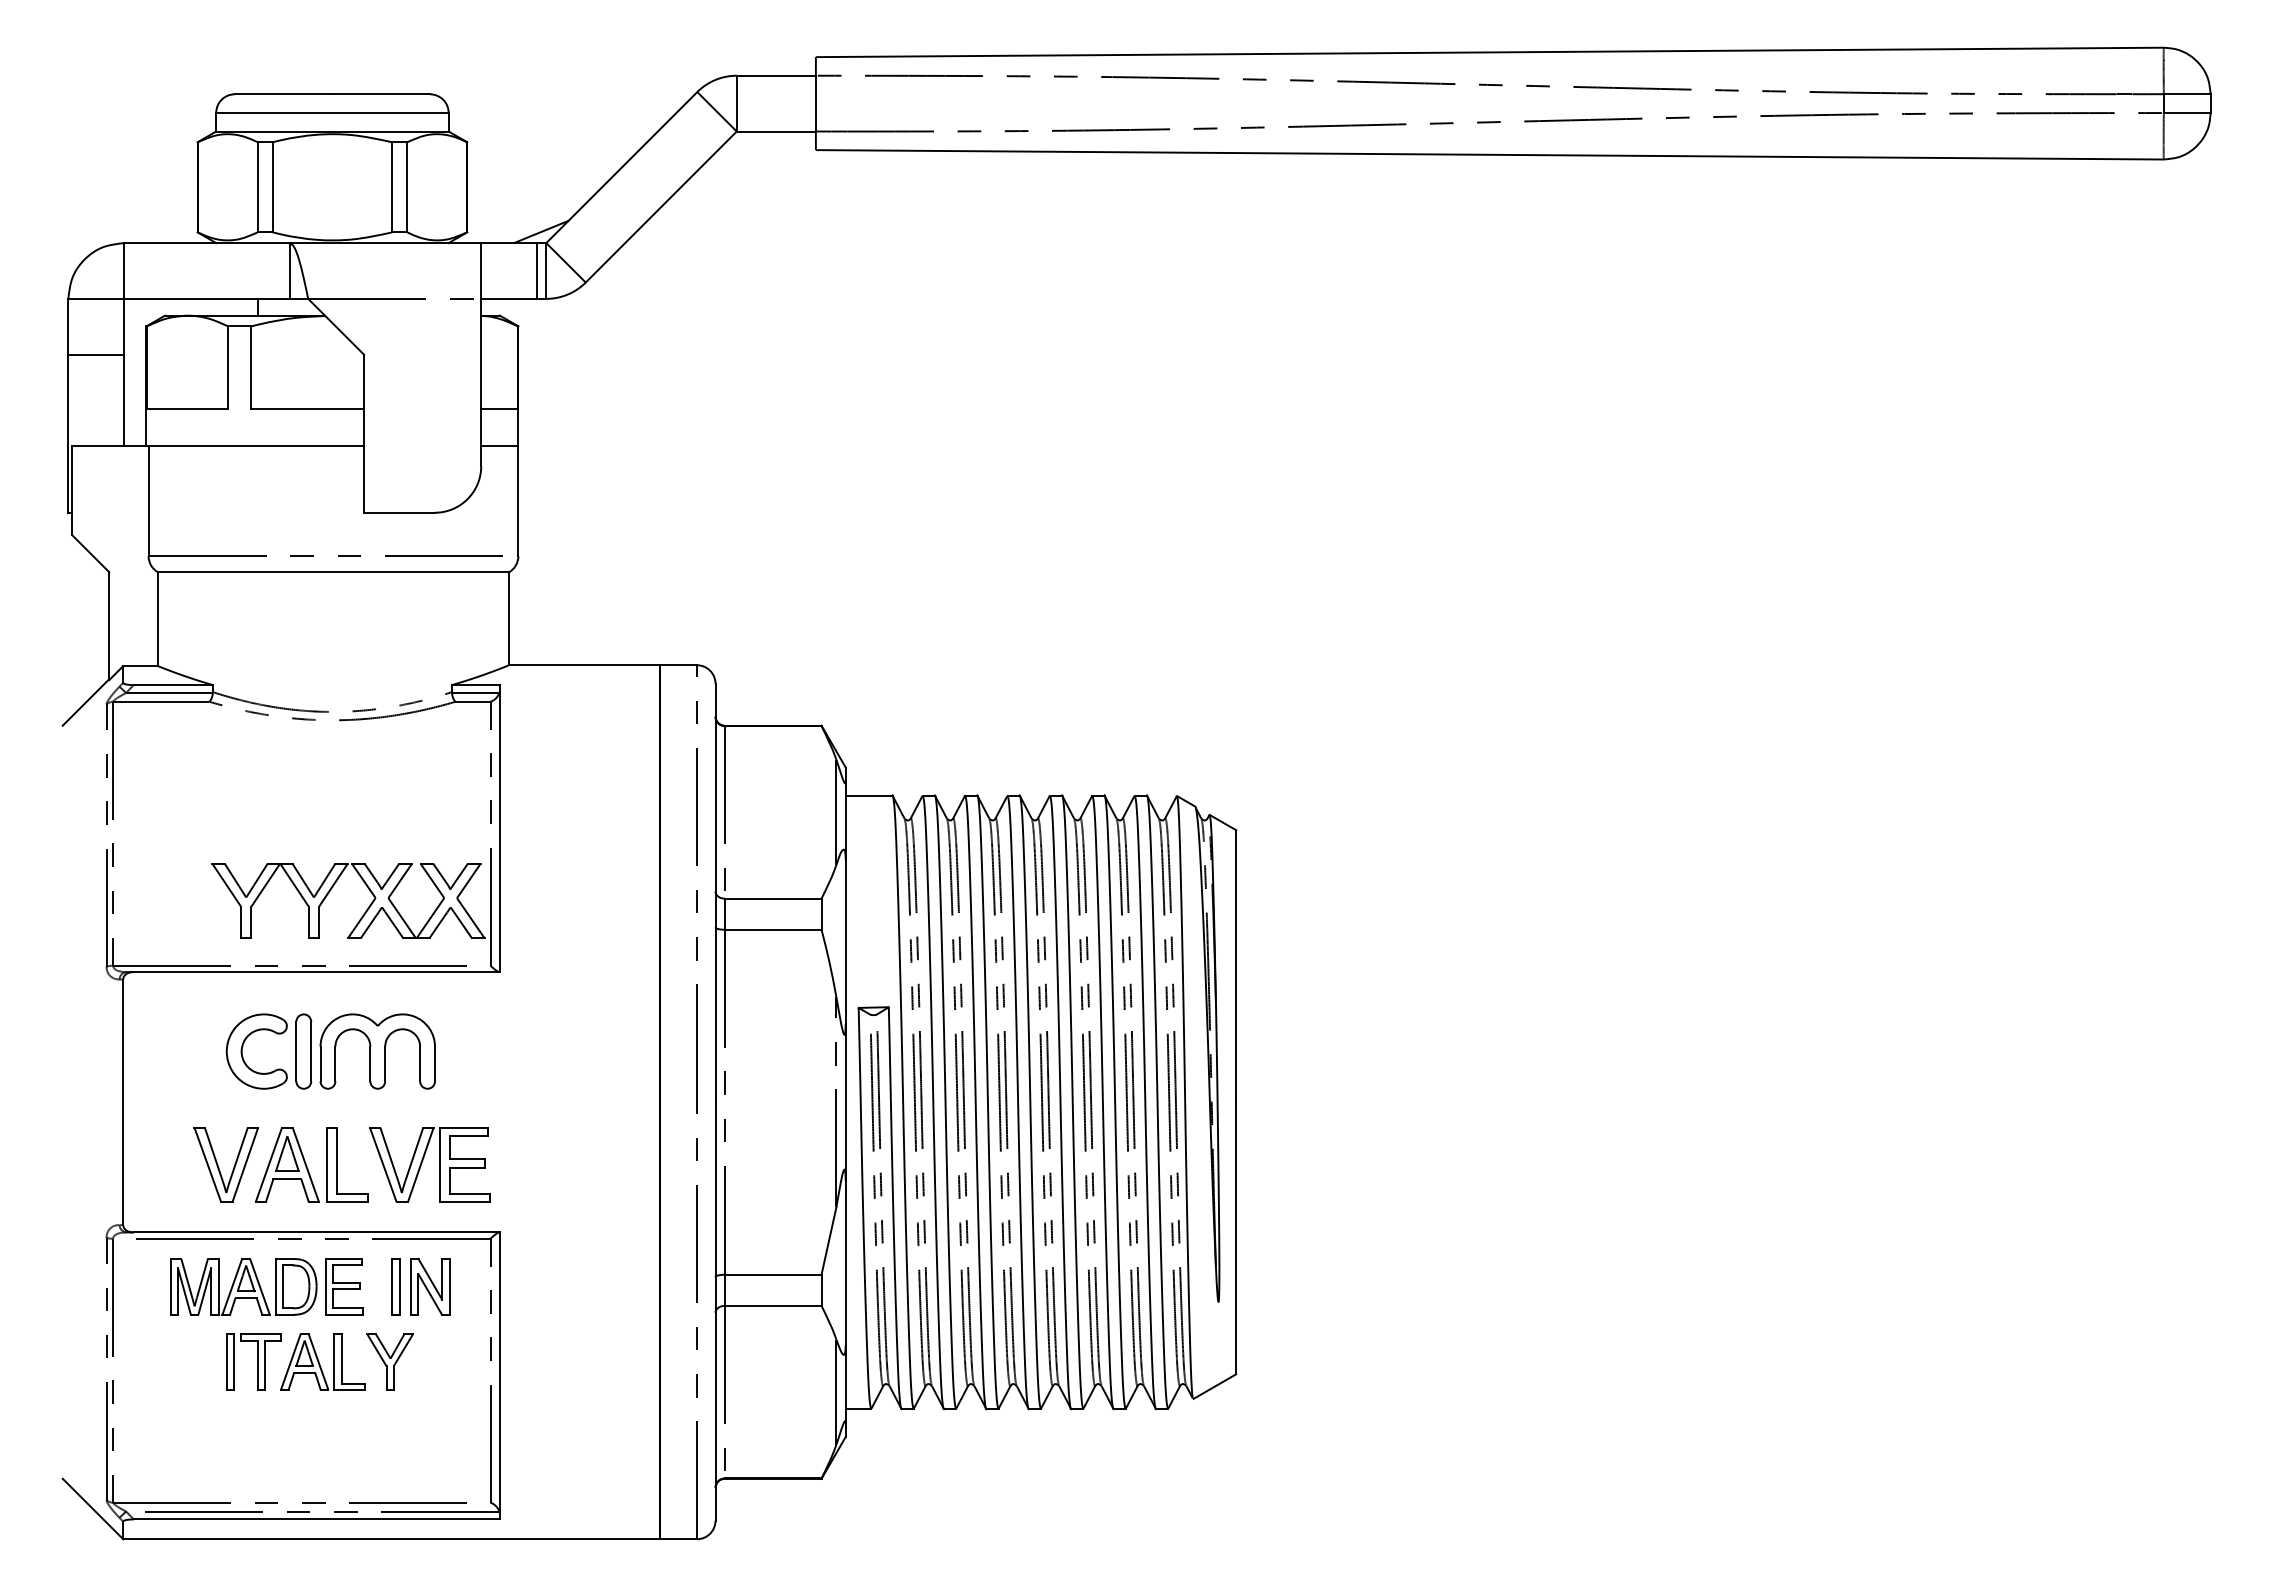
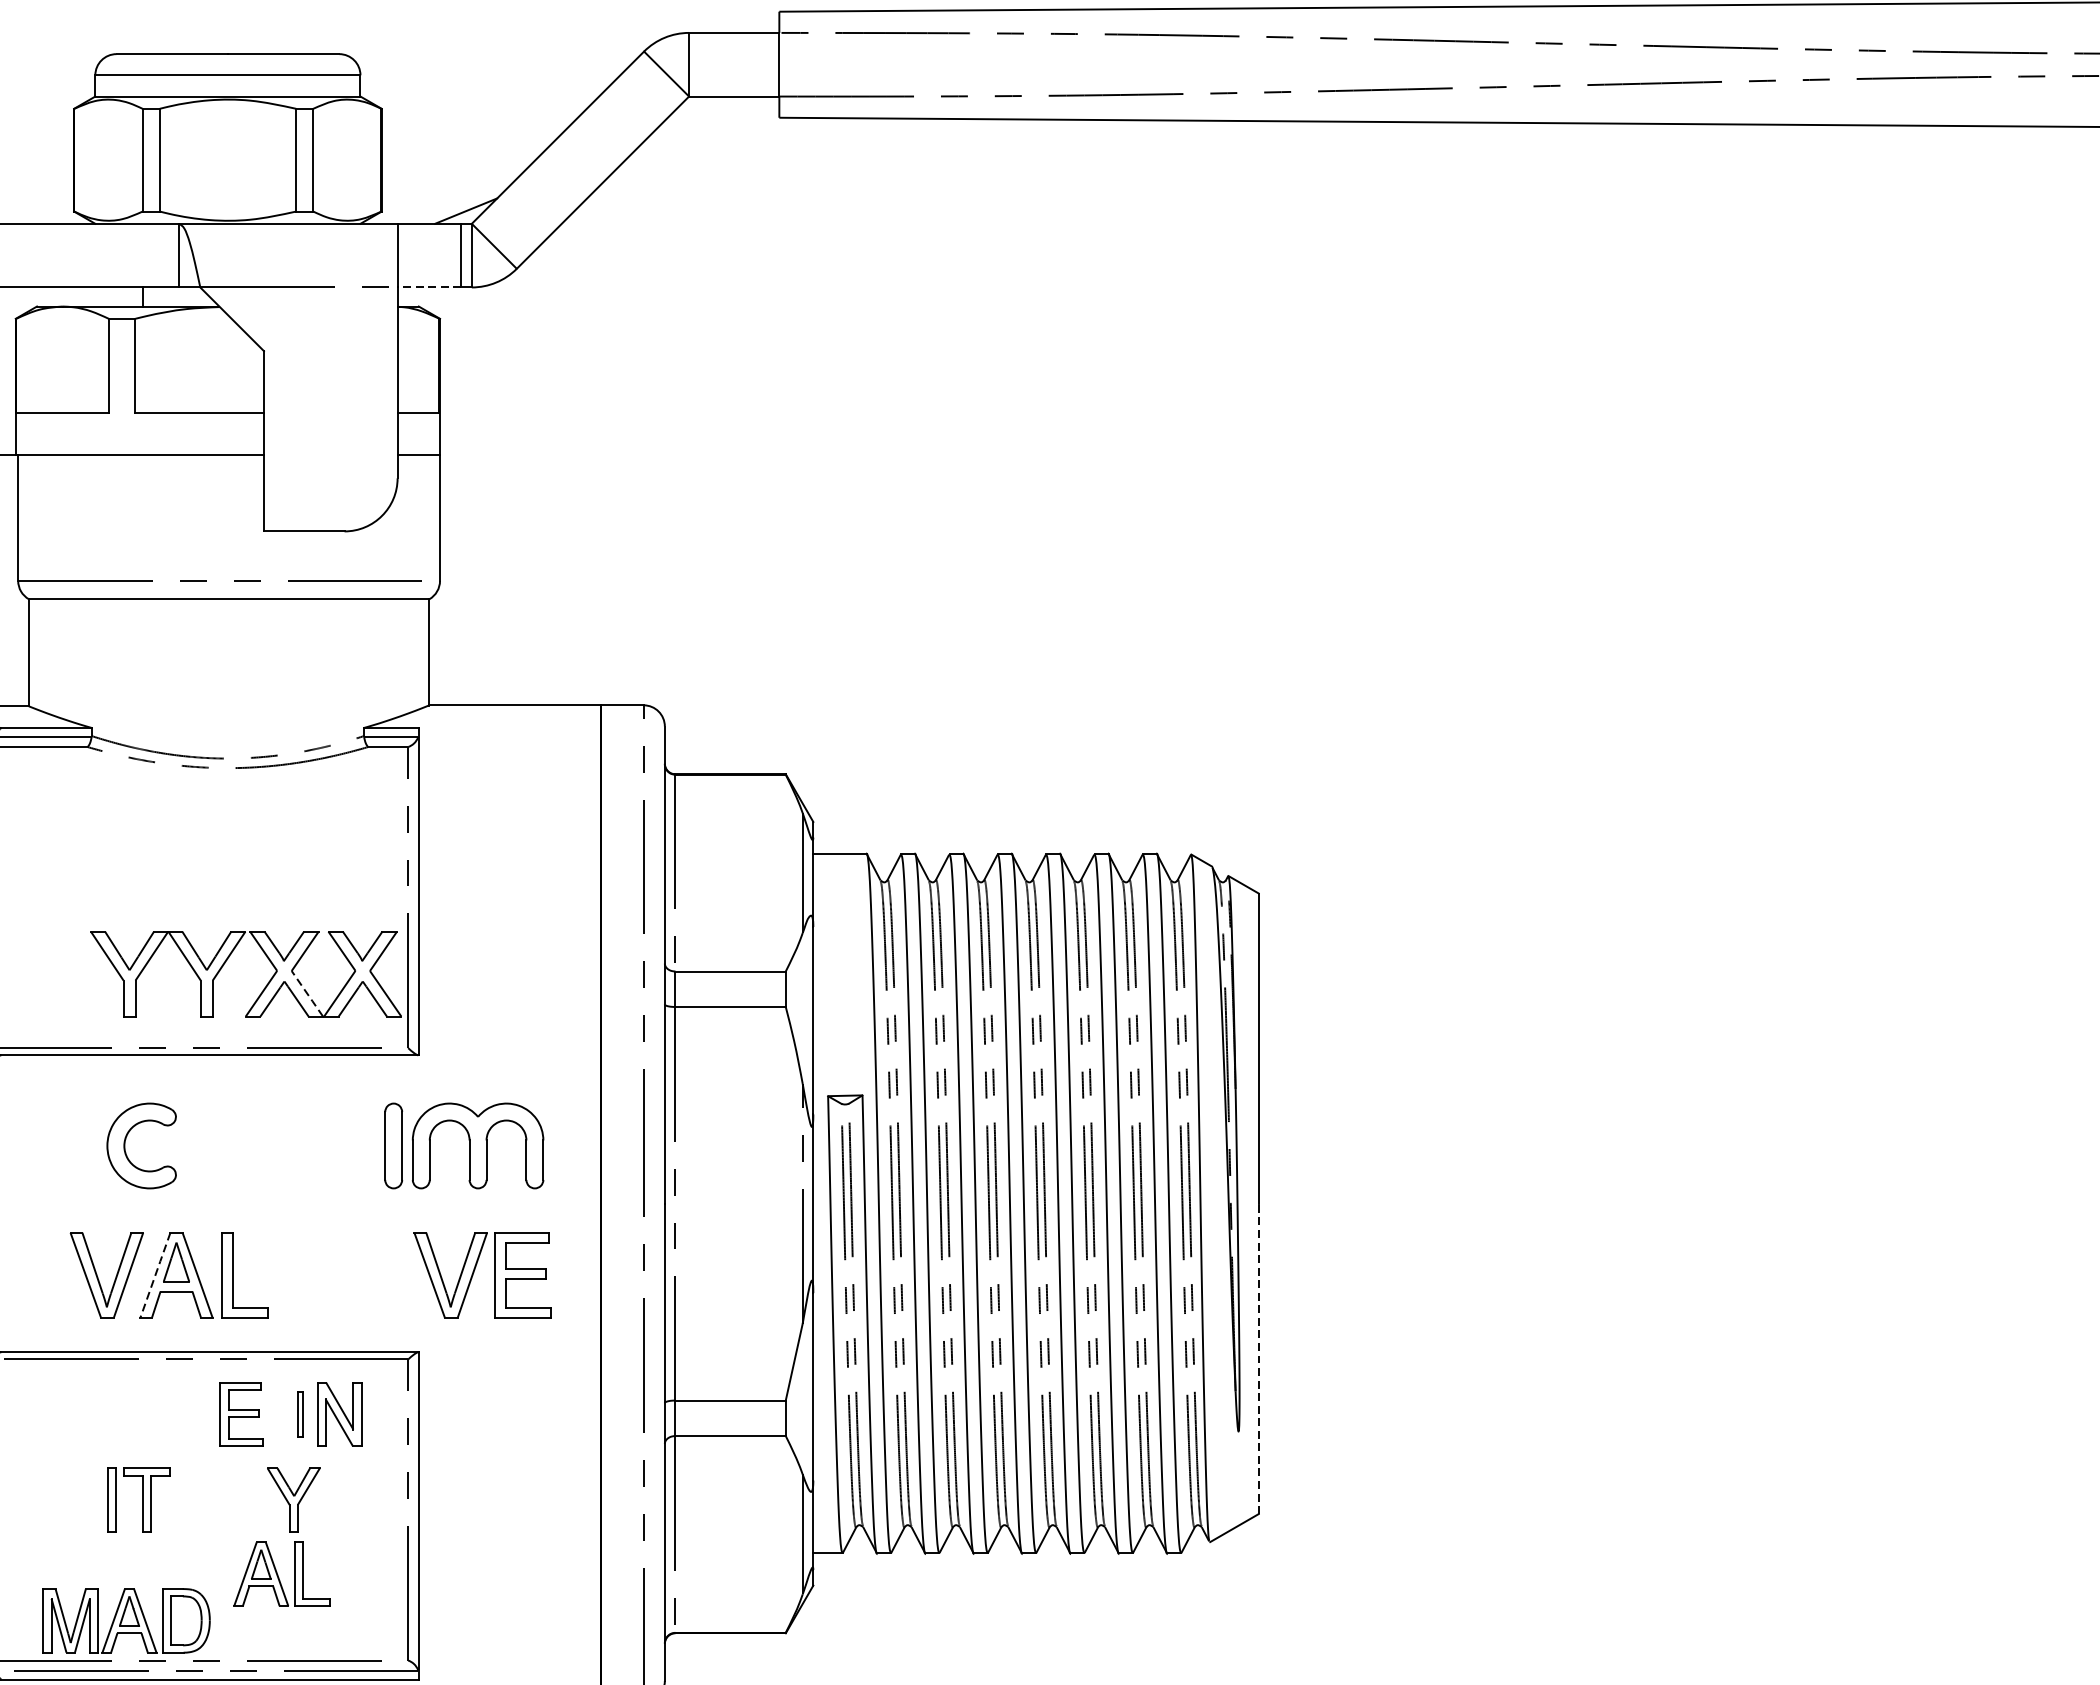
line: (509, 298) -> (429, 287), solid -> dashed
line: (402, 918) -> (307, 994), solid -> dashed
part: (365, 1051) -> (464, 1145), moved
part: (422, 1163) -> (474, 1273), moved
line: (268, 1165) -> (154, 1275), solid -> dashed
line: (1236, 1237) -> (1259, 1358), solid -> dashed
part: (243, 1286) -> (126, 1620), moved
part: (395, 1286) -> (299, 1413), size x0.7
part: (322, 1361) -> (281, 1573), moved

